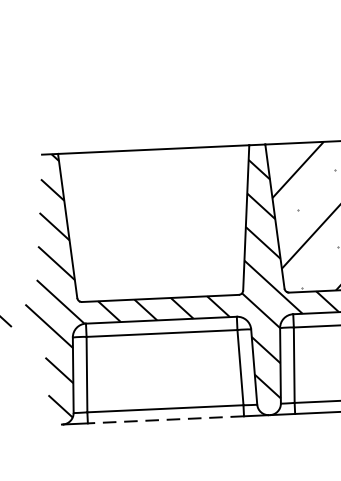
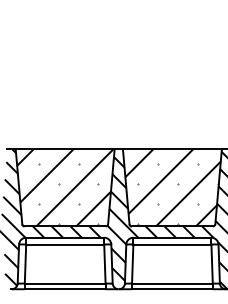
hatch: (157, 223) -> (65, 187), added
line: (164, 420) -> (64, 289), dashed -> solid

